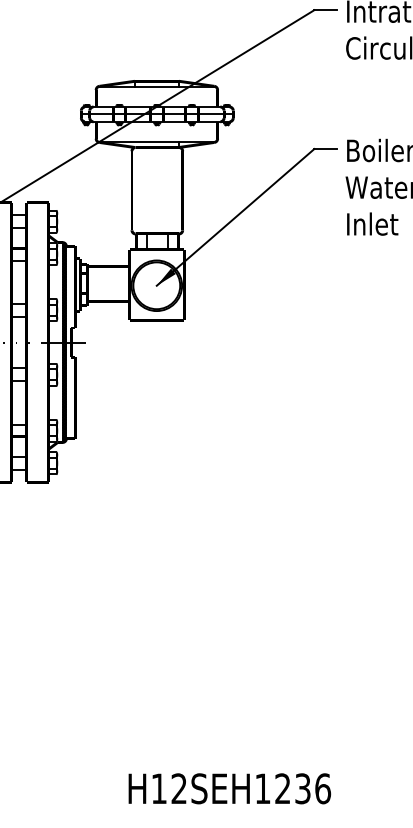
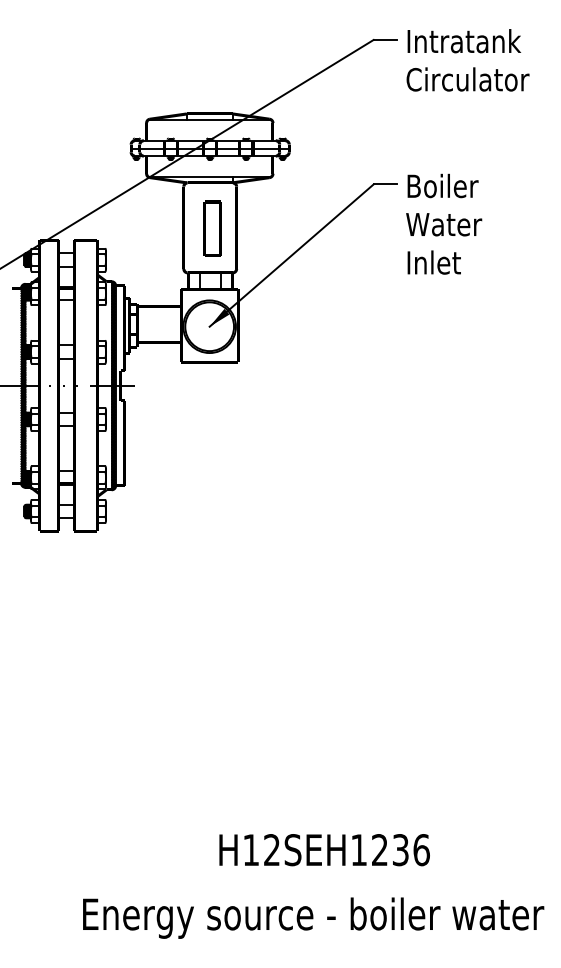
part: (159, 191) -> (212, 228), added
text: (229, 789) -> (324, 850), moved

